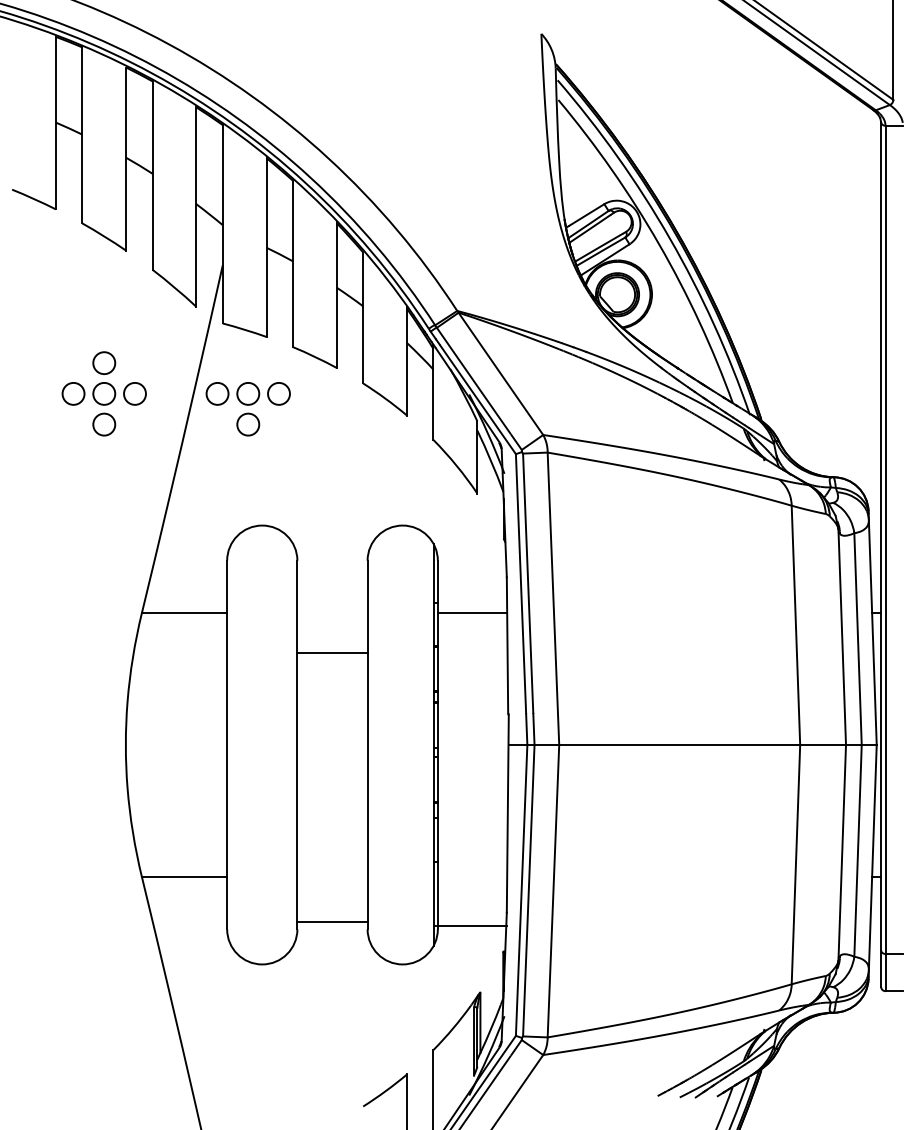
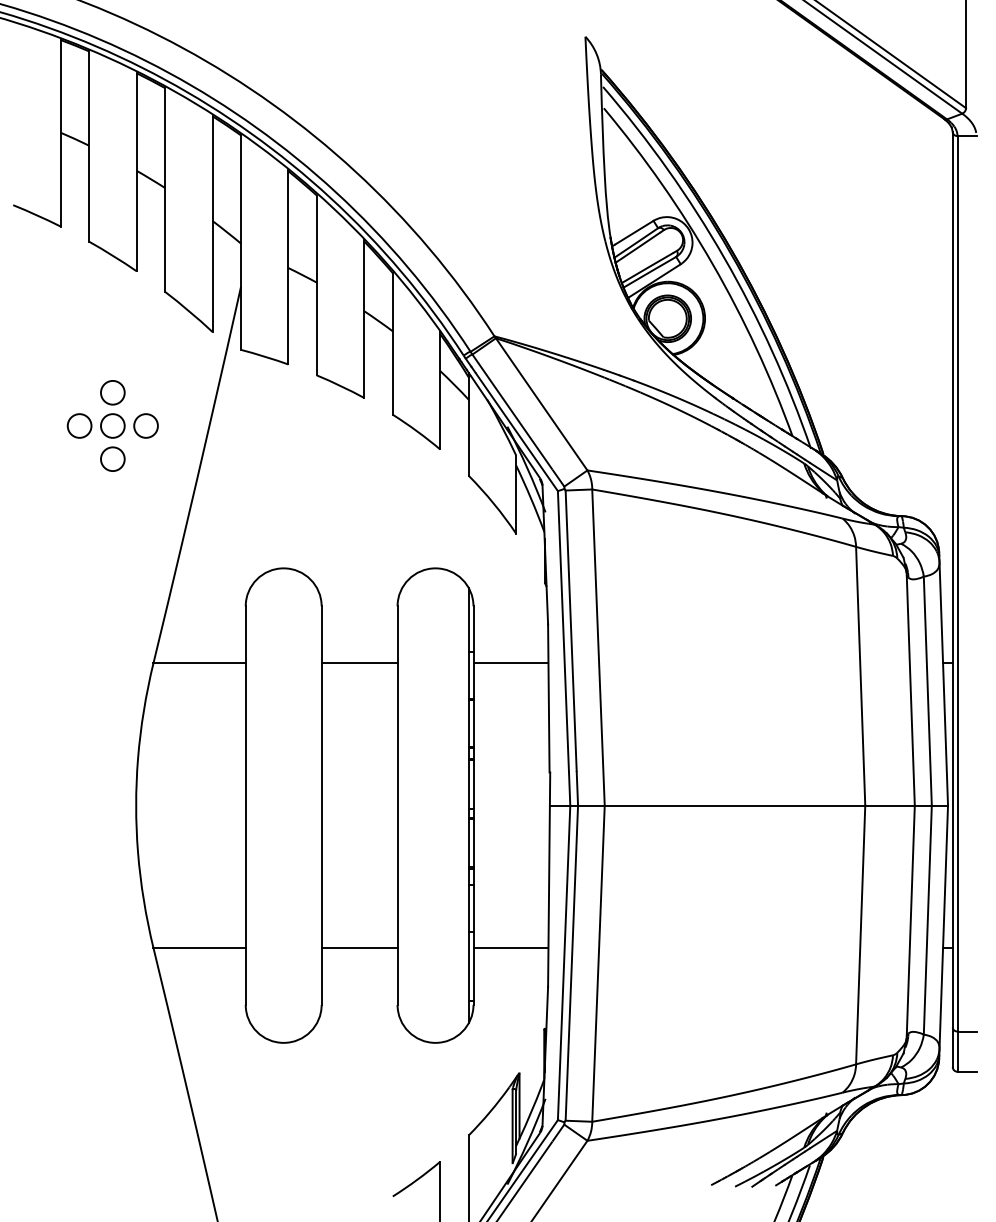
part: (247, 409) -> (267, 442), removed
line: (332, 653) -> (359, 663), moved
line: (332, 921) -> (359, 947), moved
line: (472, 925) -> (510, 947), moved

